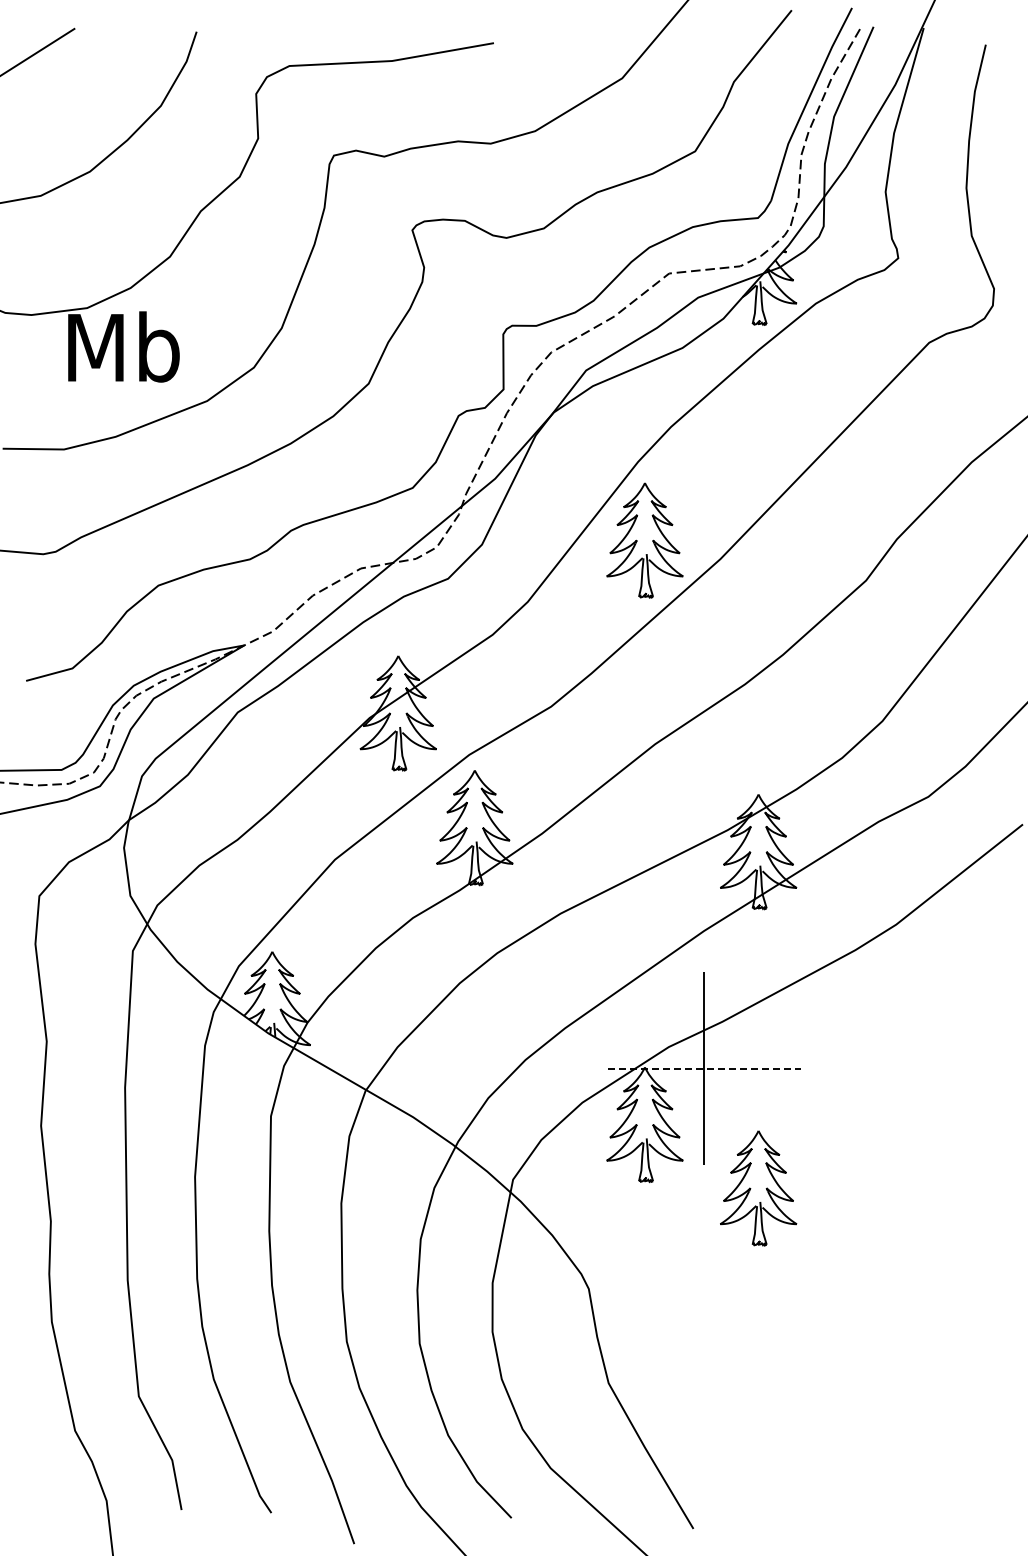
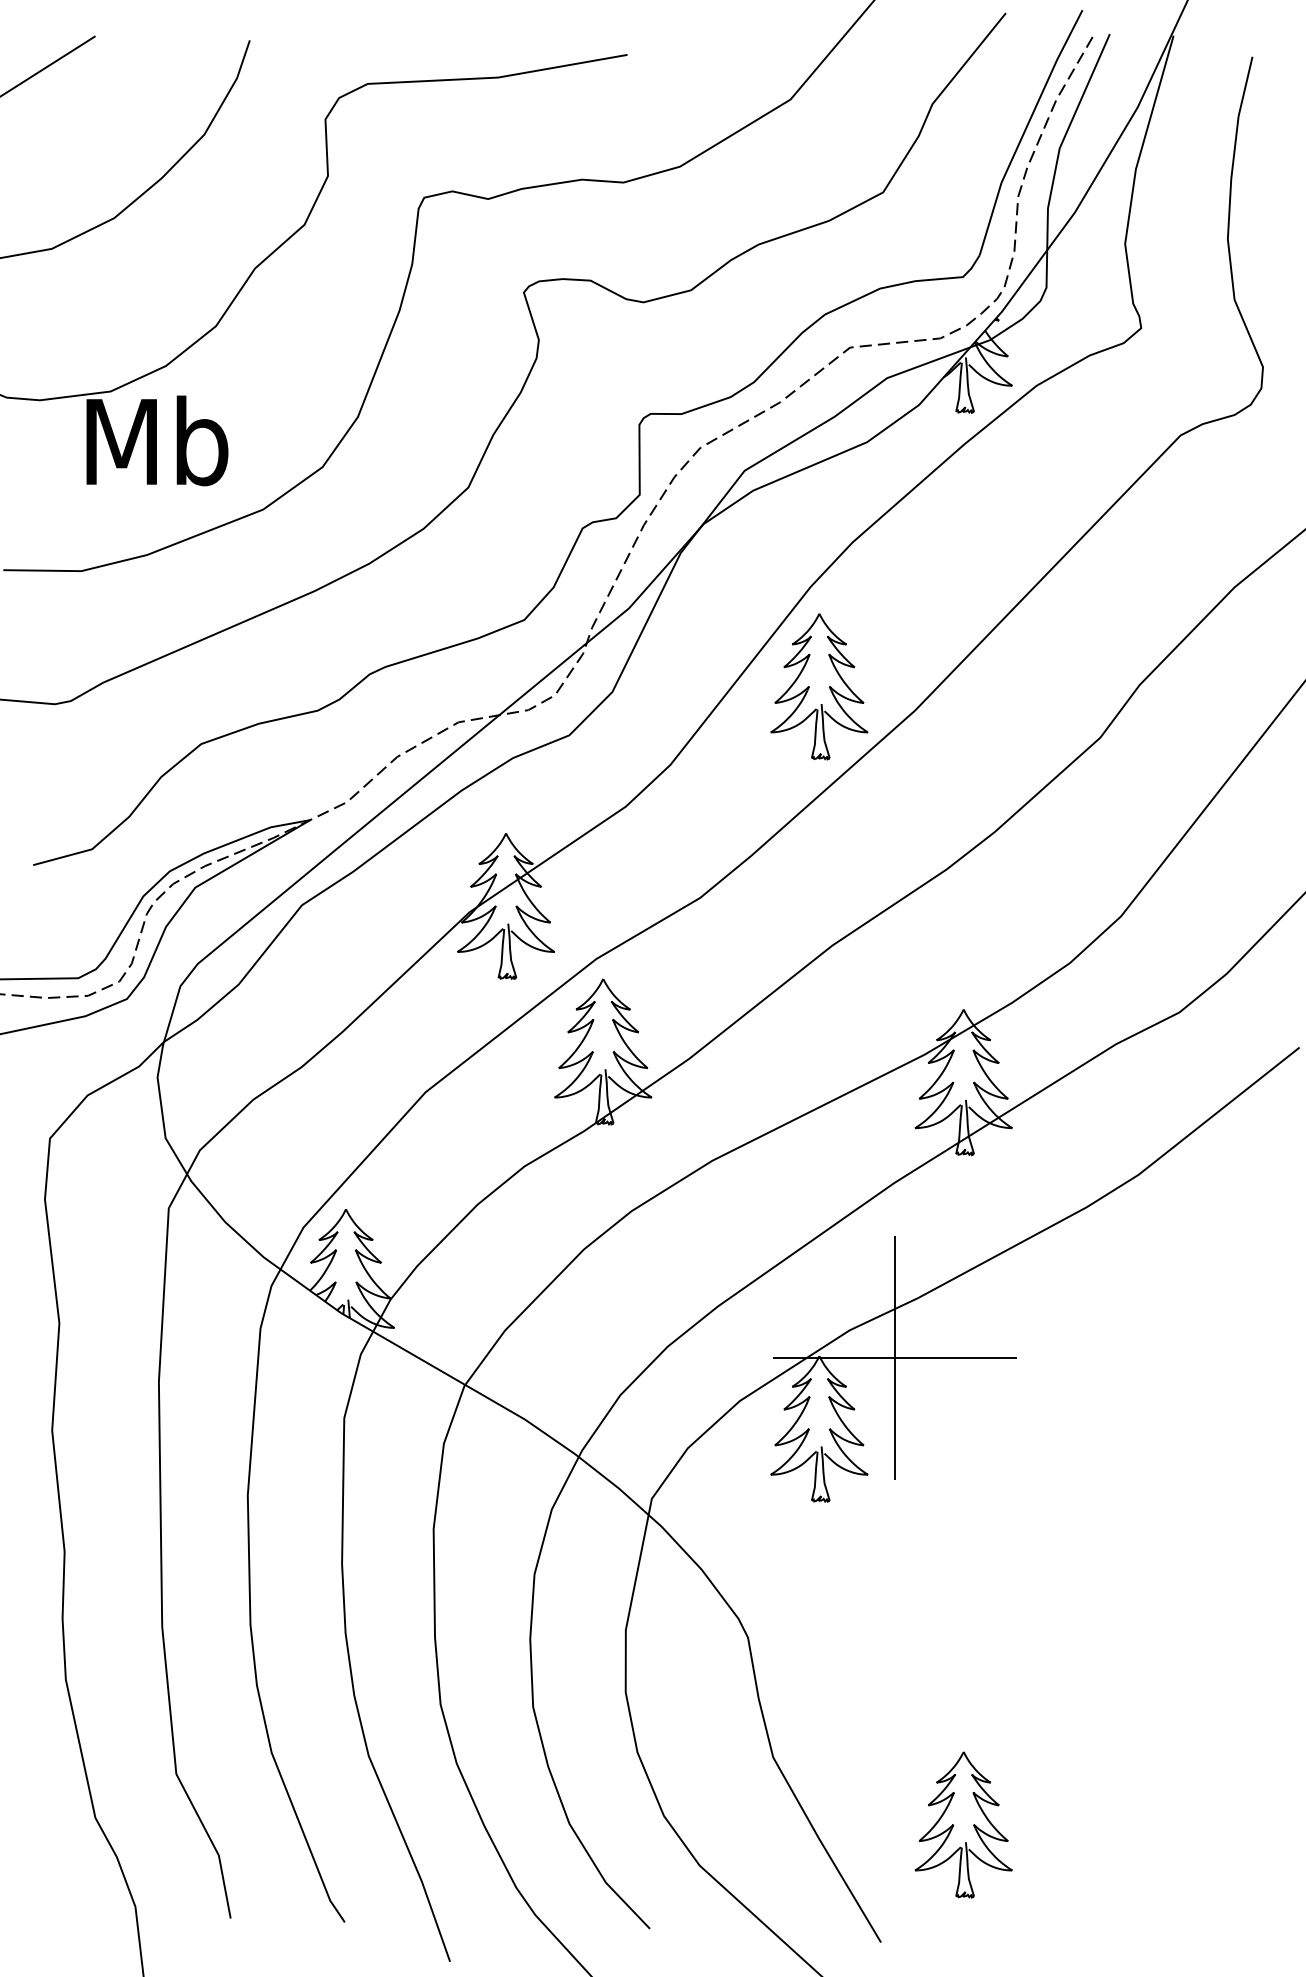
line: (704, 1068) -> (895, 1357), dashed -> solid
part: (758, 1188) -> (963, 1825), moved

